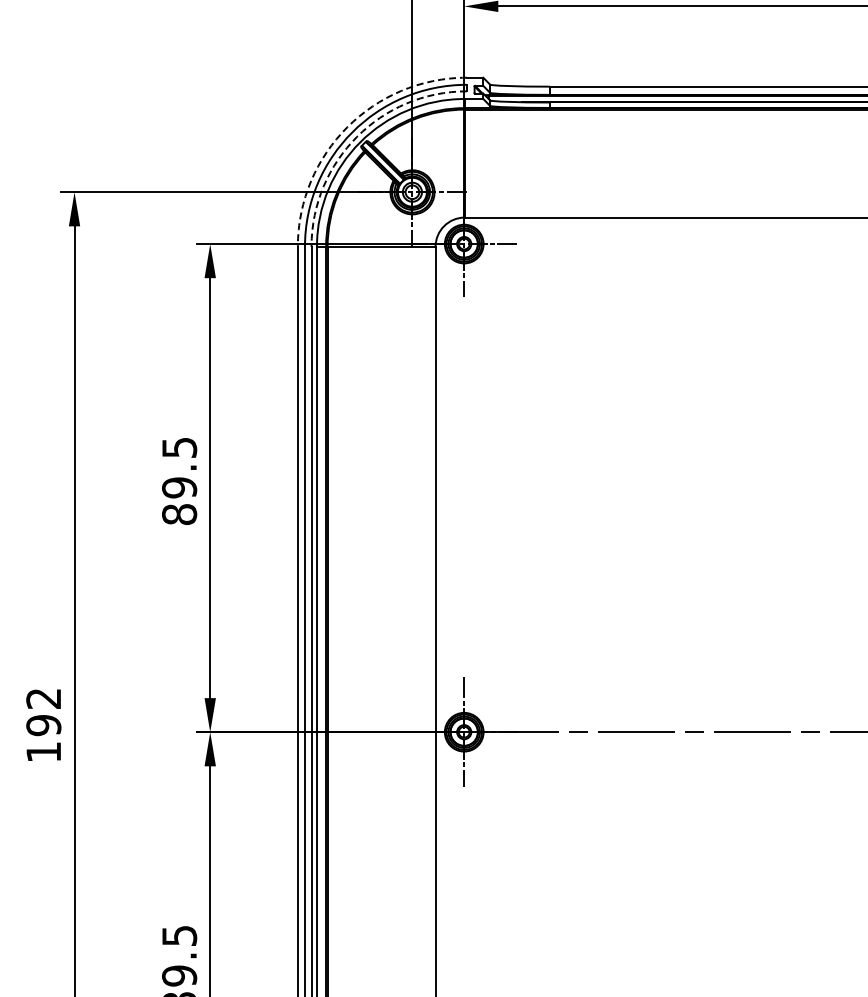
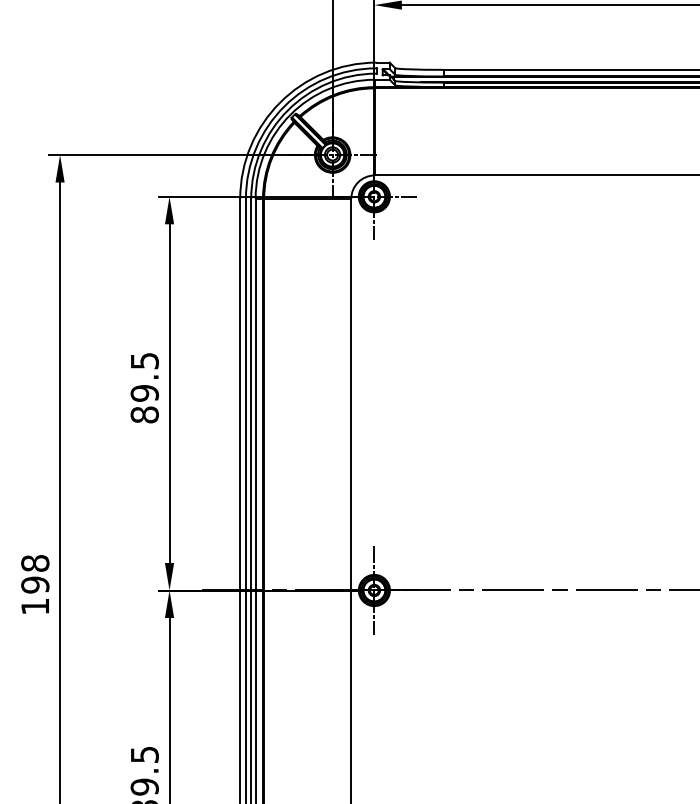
arc: (347, 127) -> (280, 102), dashed -> solid
arc: (357, 136) -> (288, 110), dashed -> solid
text: (43, 698) -> (35, 563), 192 -> 198

